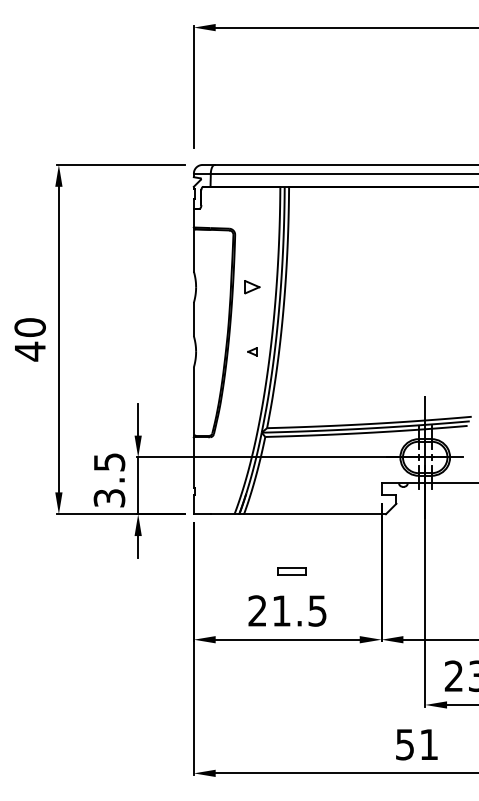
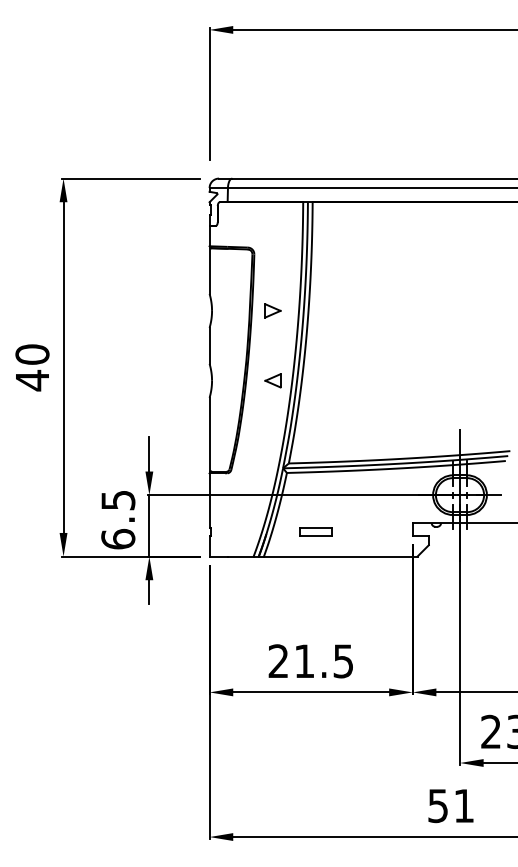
part: (251, 351) -> (272, 380), size x1.67
text: (109, 497) -> (118, 538), 3.5 -> 6.5
part: (291, 571) -> (315, 531), moved

